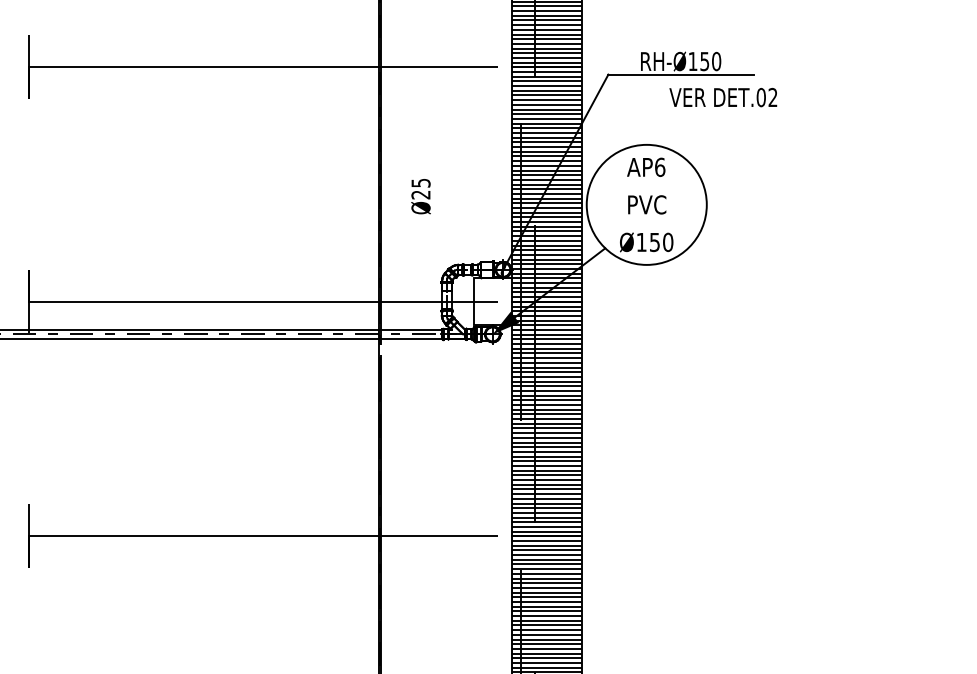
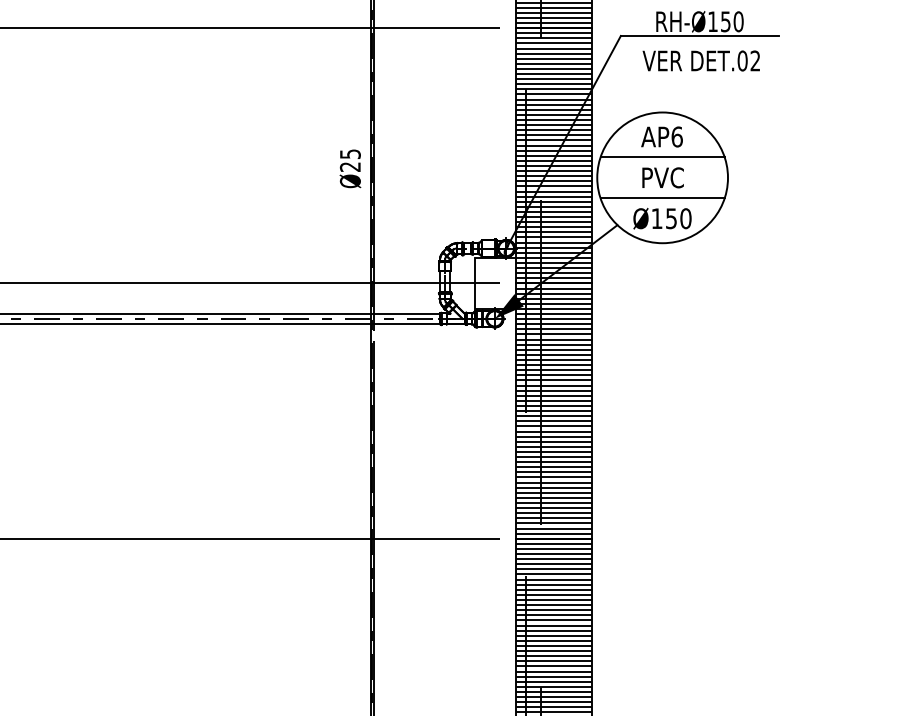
text: (723, 97) -> (701, 60), moved
line: (646, 186) -> (662, 157), added
text: (420, 196) -> (349, 168), moved
line: (646, 223) -> (662, 198), added

